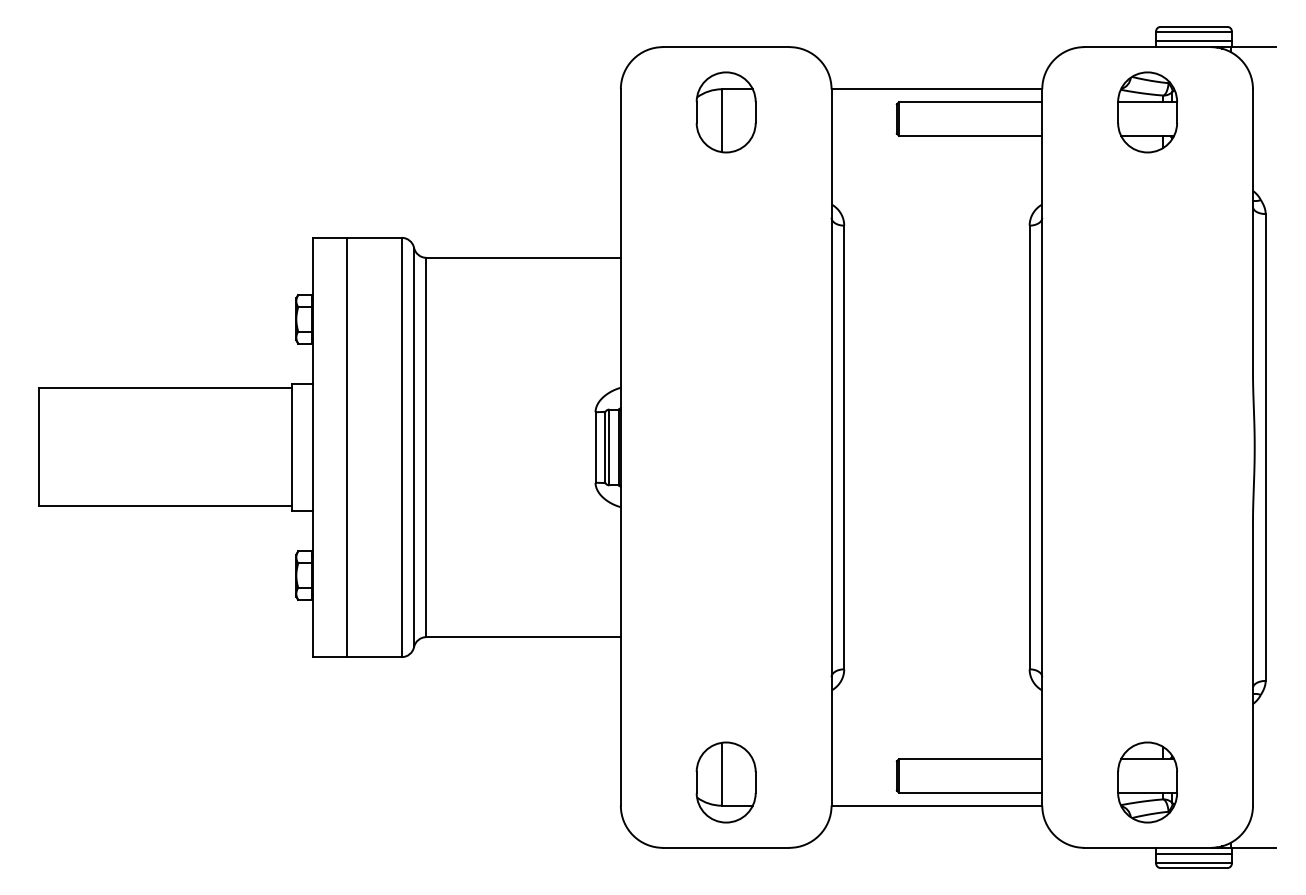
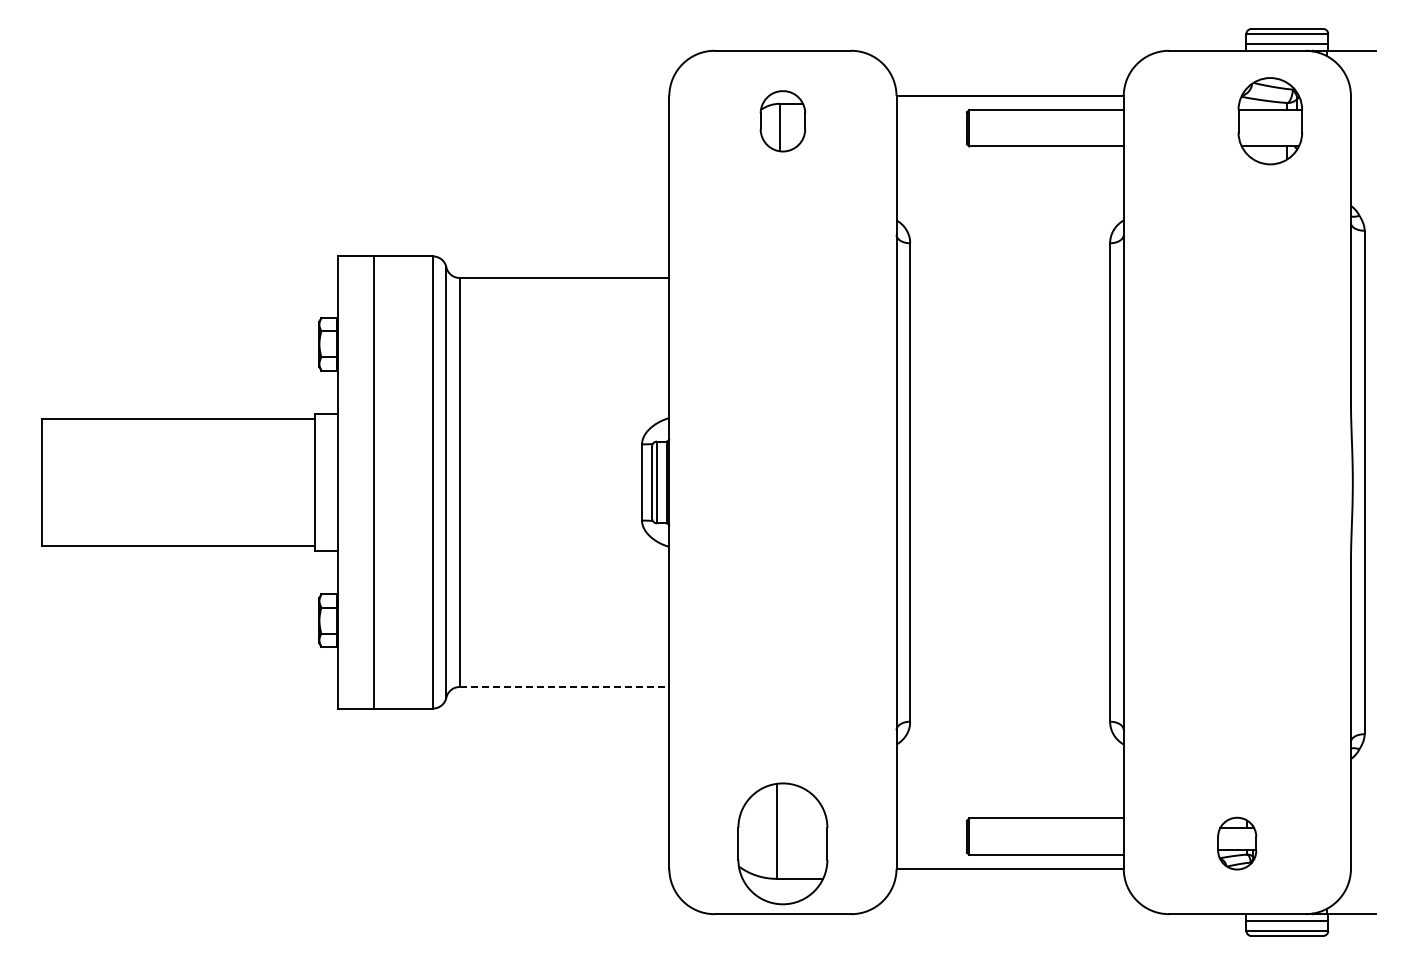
part: (725, 112) -> (782, 121), size x0.7
part: (1146, 112) -> (1269, 121), moved
line: (523, 636) -> (564, 686), solid -> dashed
part: (725, 782) -> (782, 843), size x1.4
part: (1146, 782) -> (1236, 843), size x0.6

